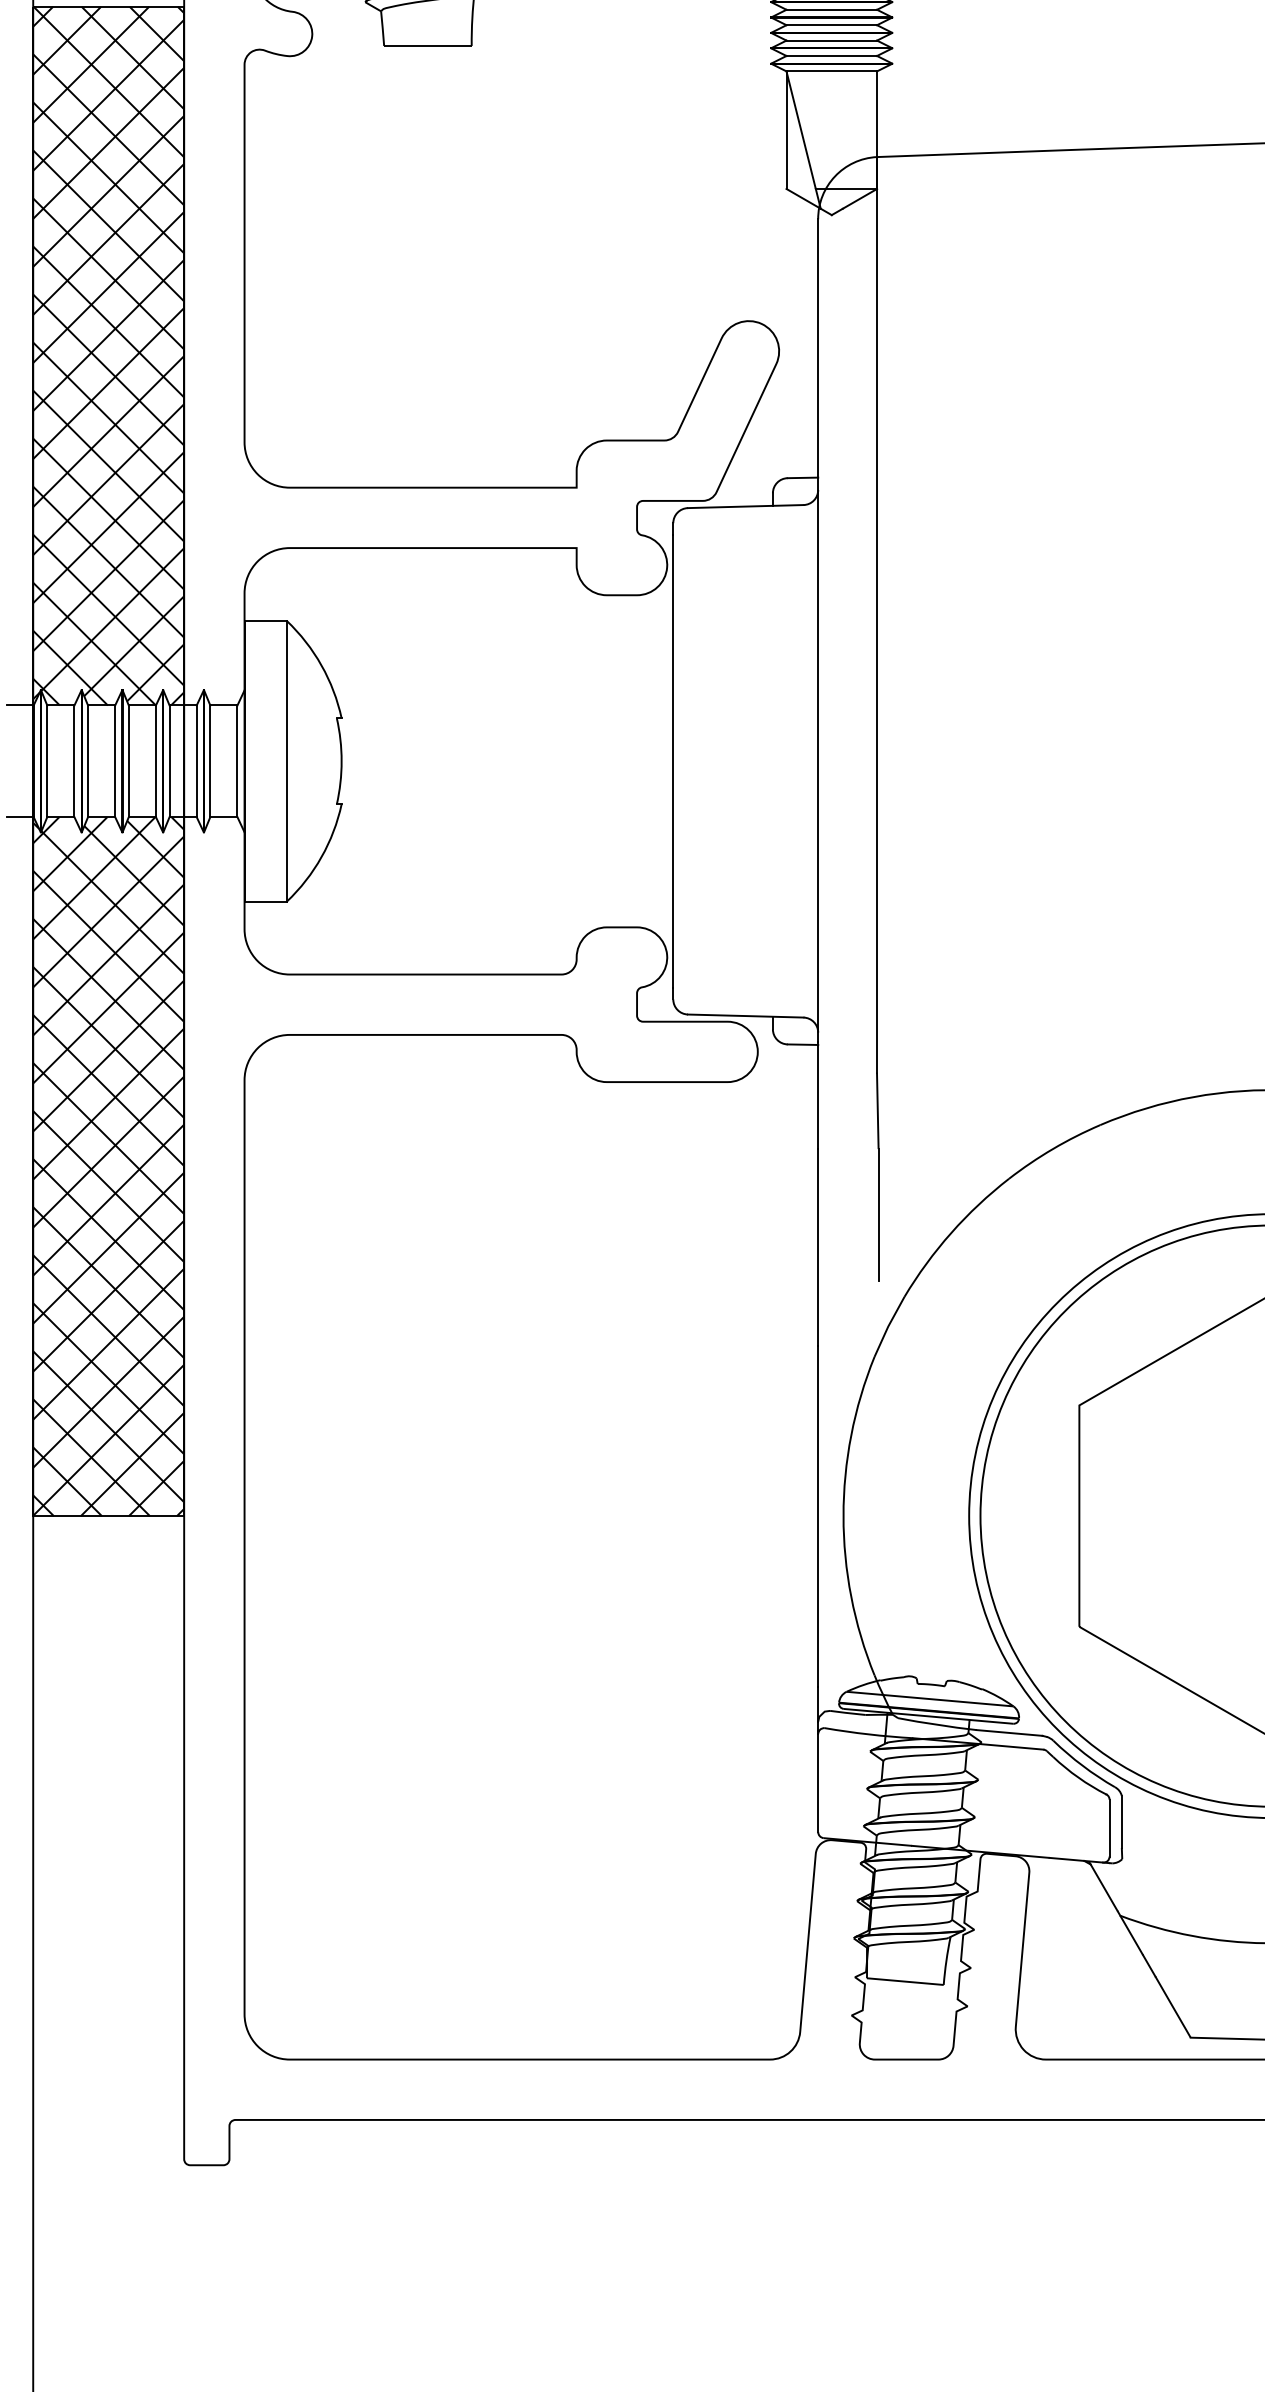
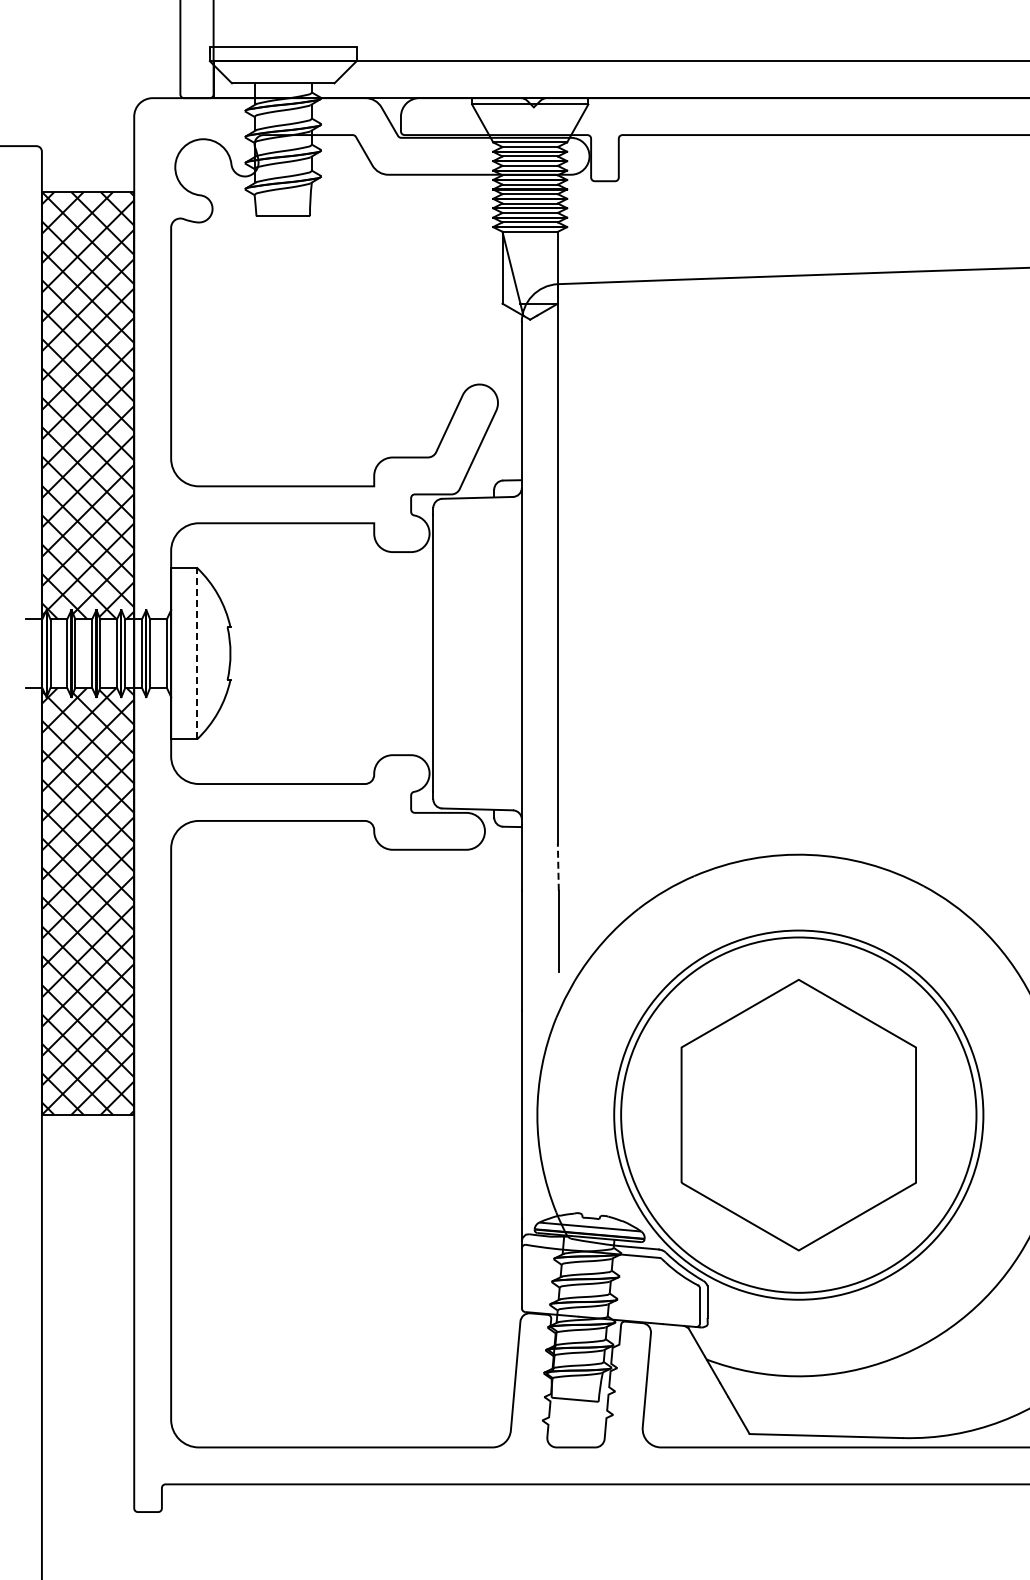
line: (286, 761) -> (196, 653), solid -> dashed
line: (878, 1111) -> (558, 867), solid -> dashed

